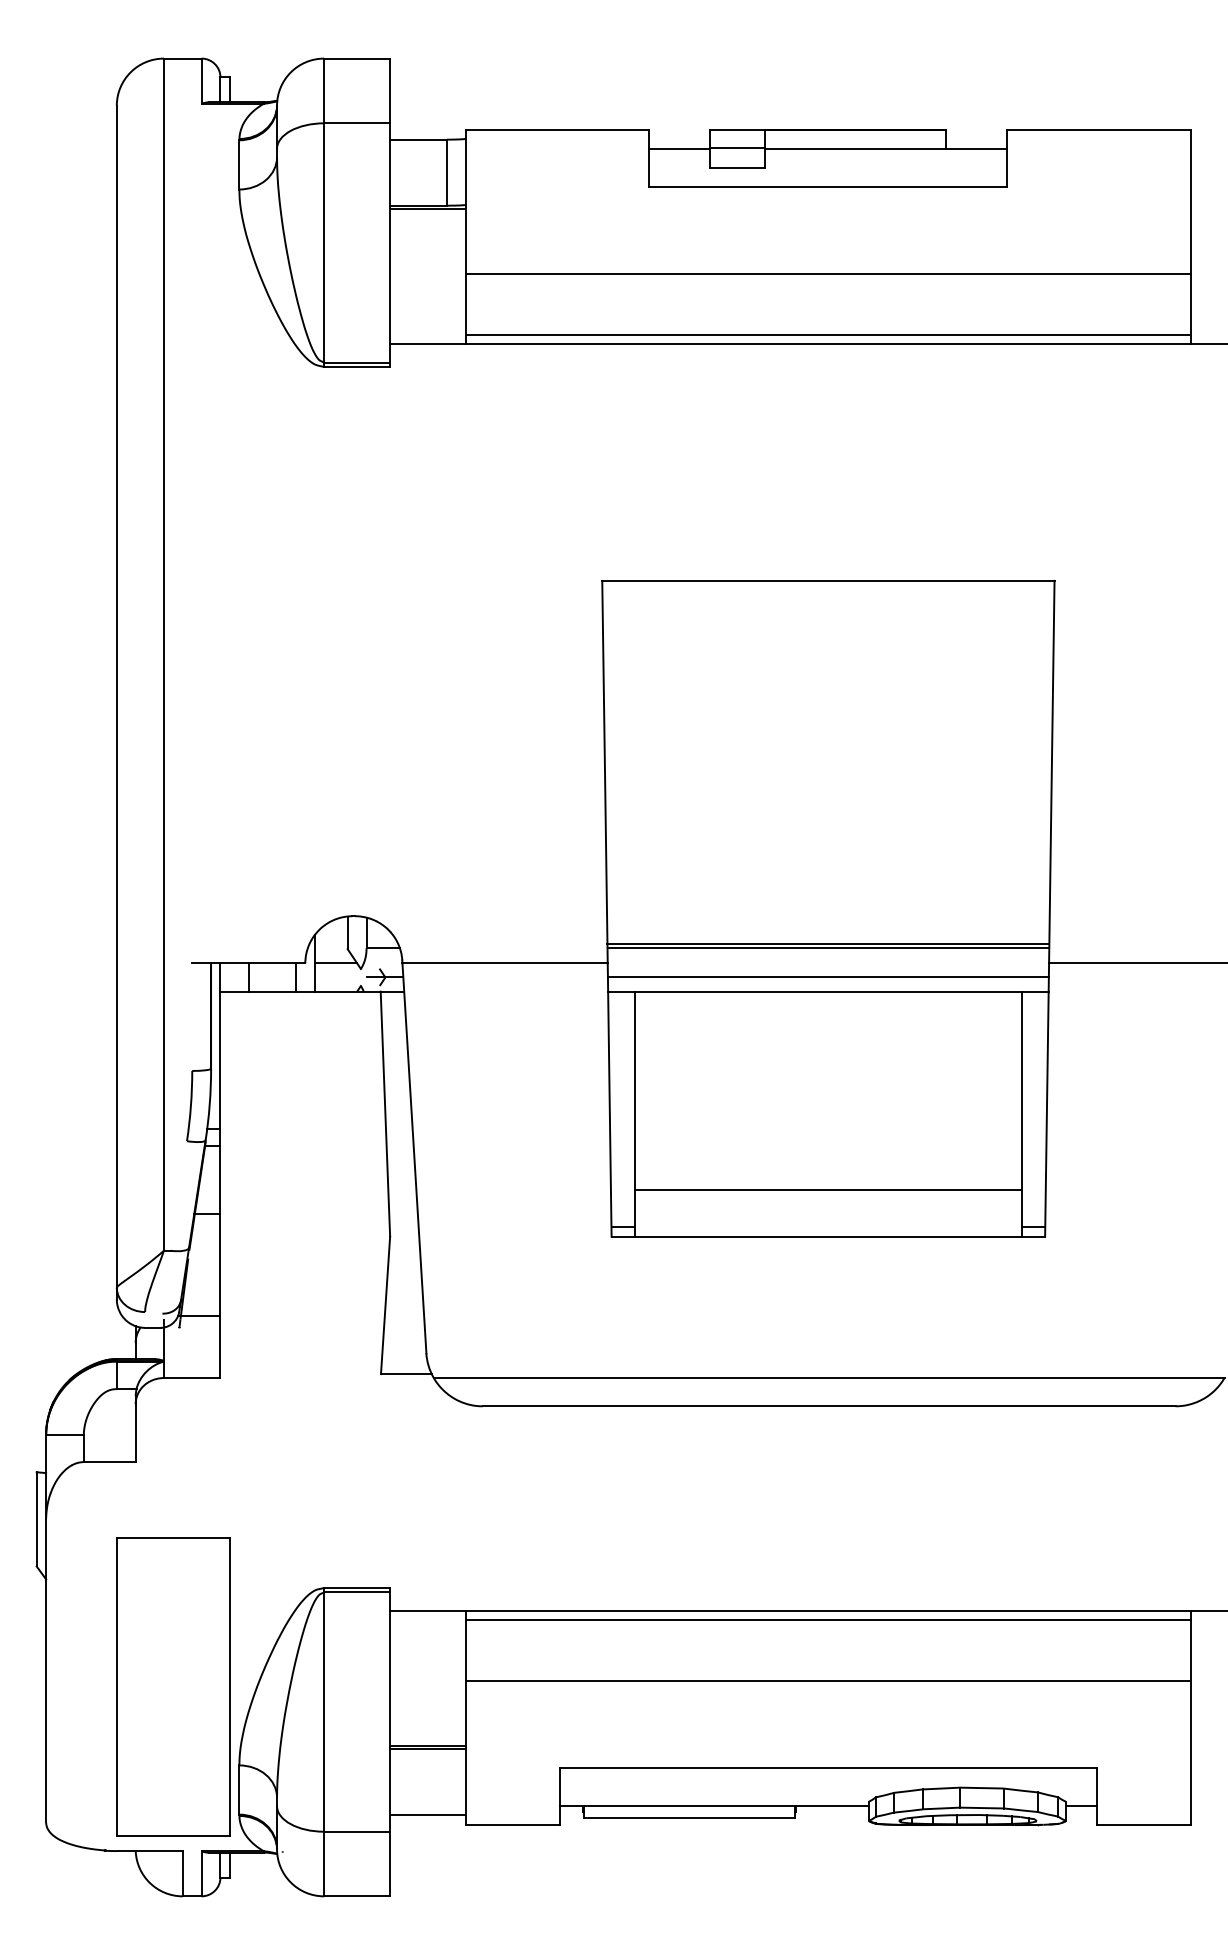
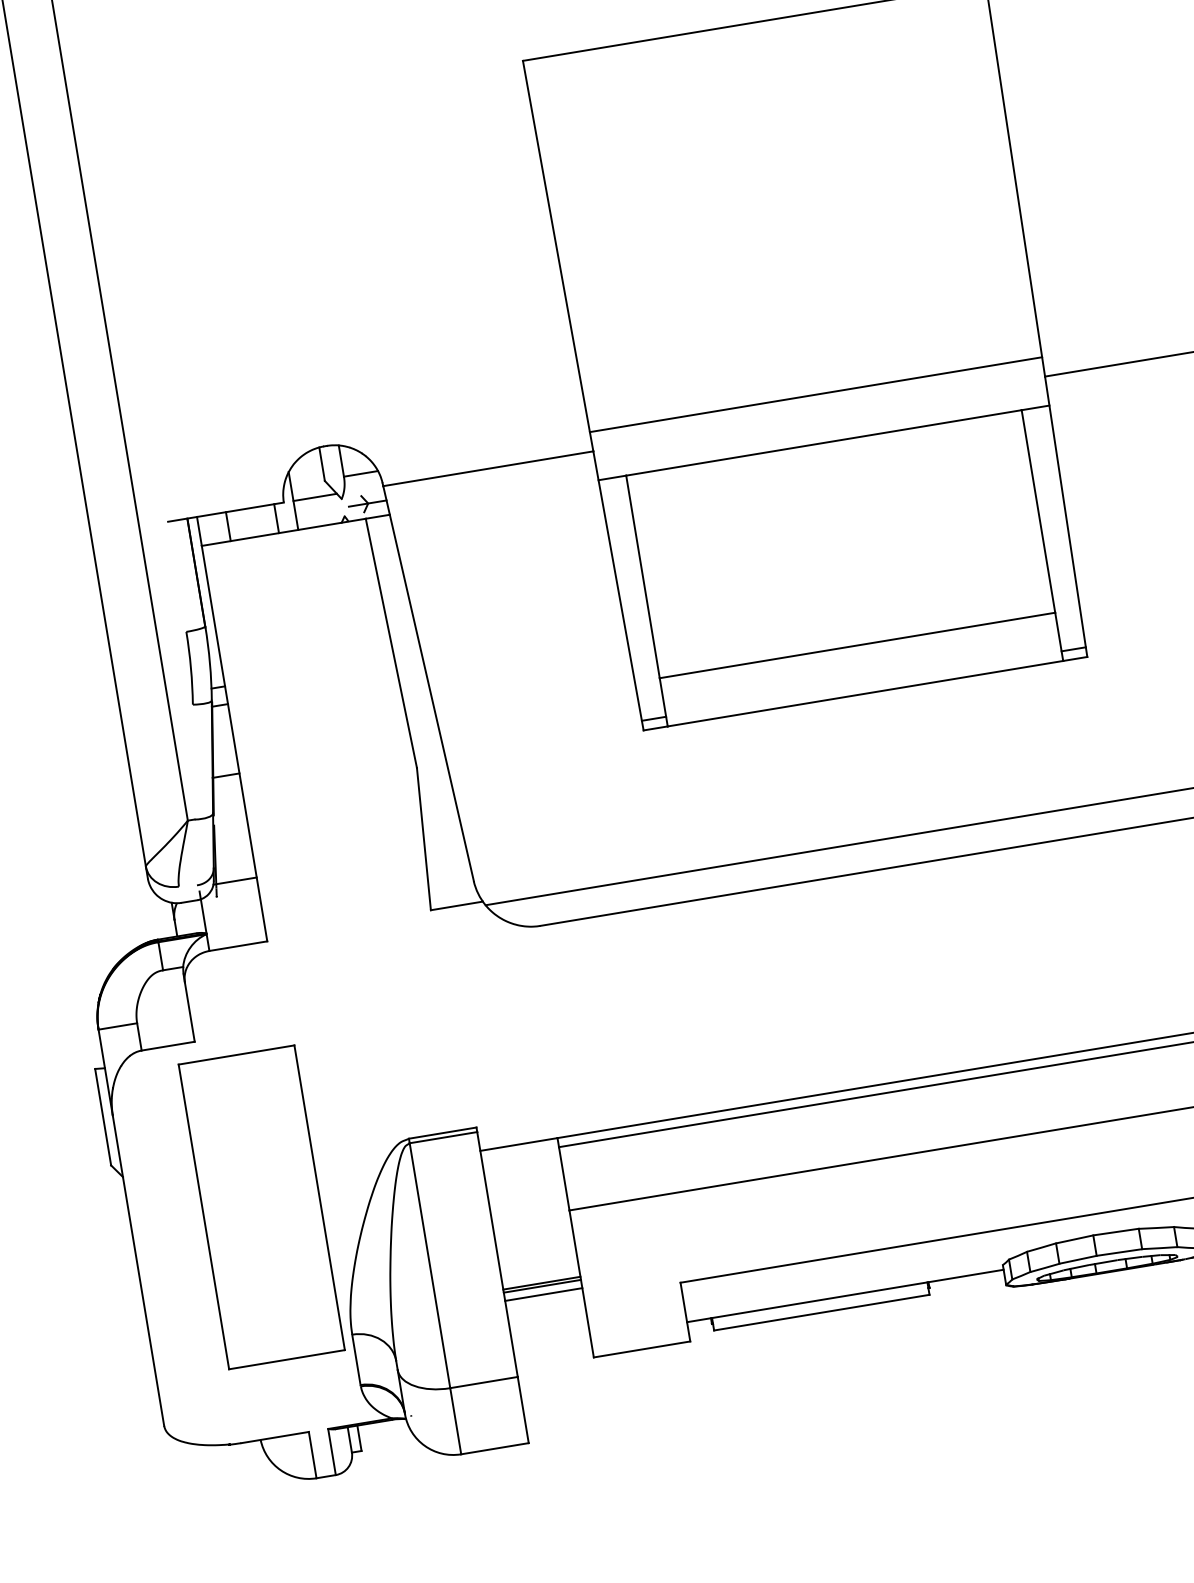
line: (828, 948) -> (816, 398), removed
line: (827, 977) -> (820, 428), removed
part: (173, 1686) -> (261, 1206), moved
line: (427, 1815) -> (543, 1294), moved

